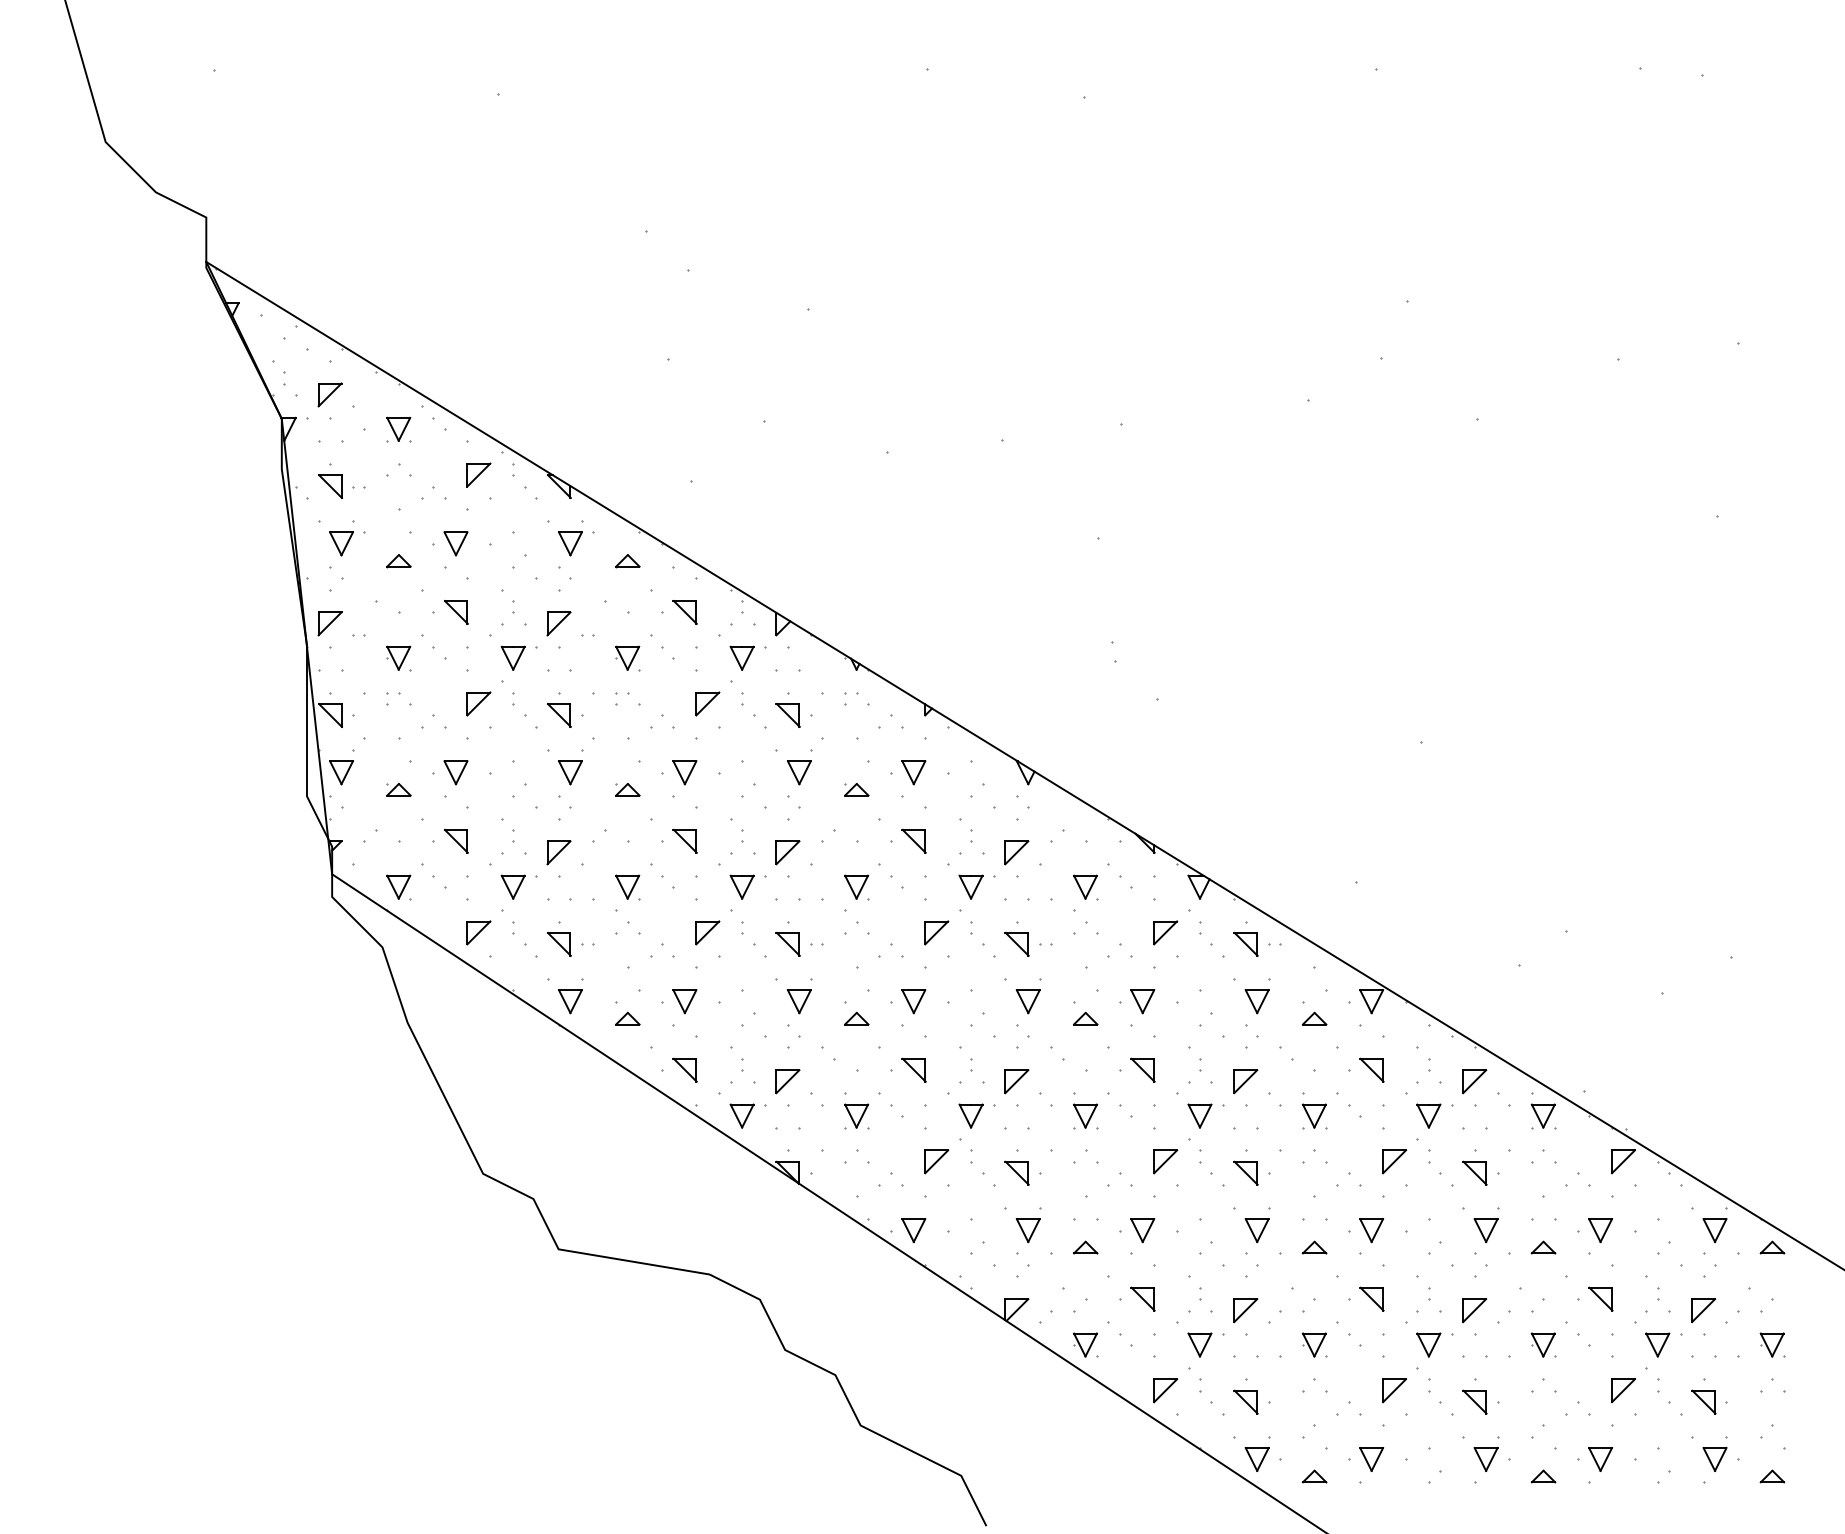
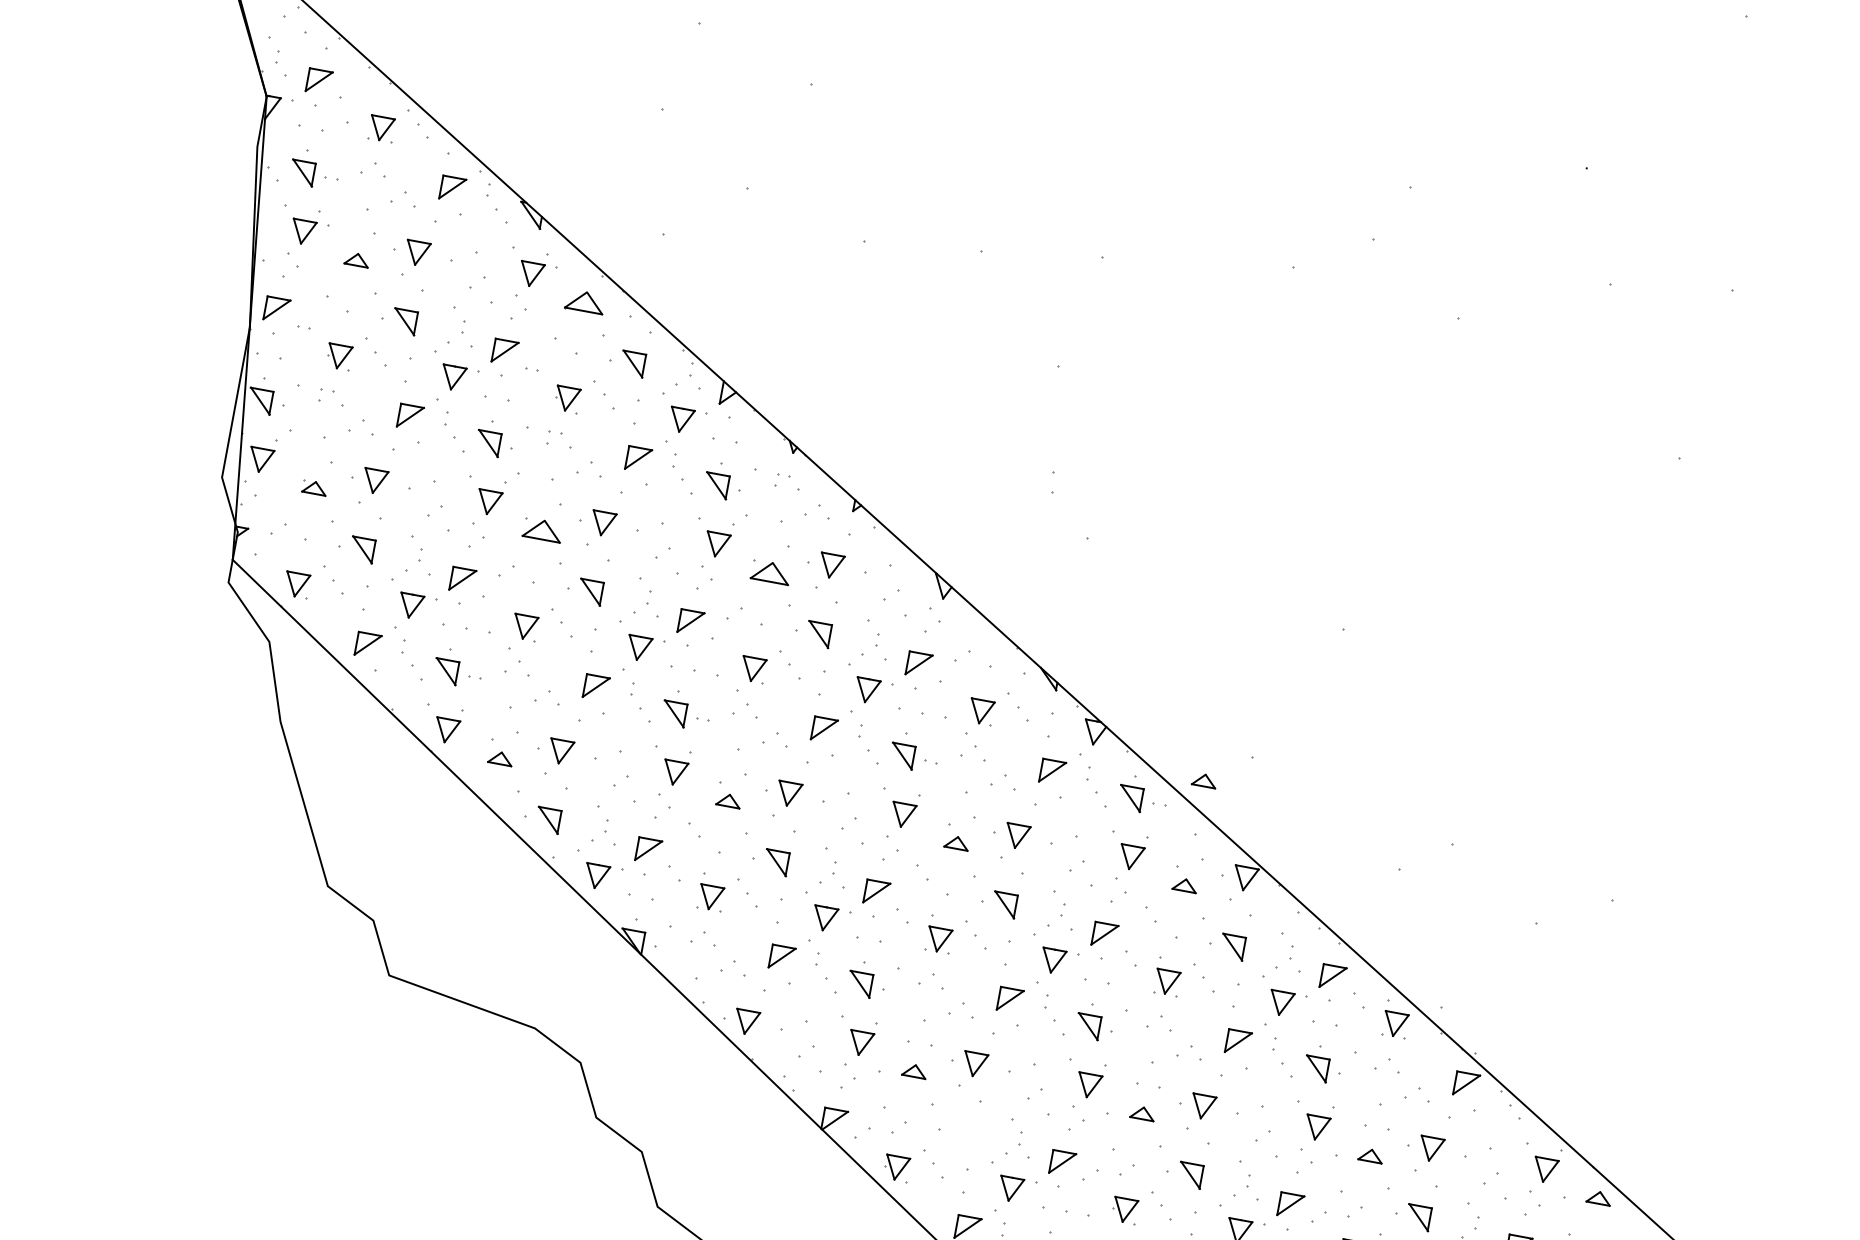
part: (627, 561) -> (584, 302), size x1.6
part: (627, 789) -> (542, 529), size x1.6
part: (856, 789) -> (770, 572), size x1.6
part: (1314, 913) -> (1204, 780), added
part: (1142, 1298) -> (961, 1132), removed

